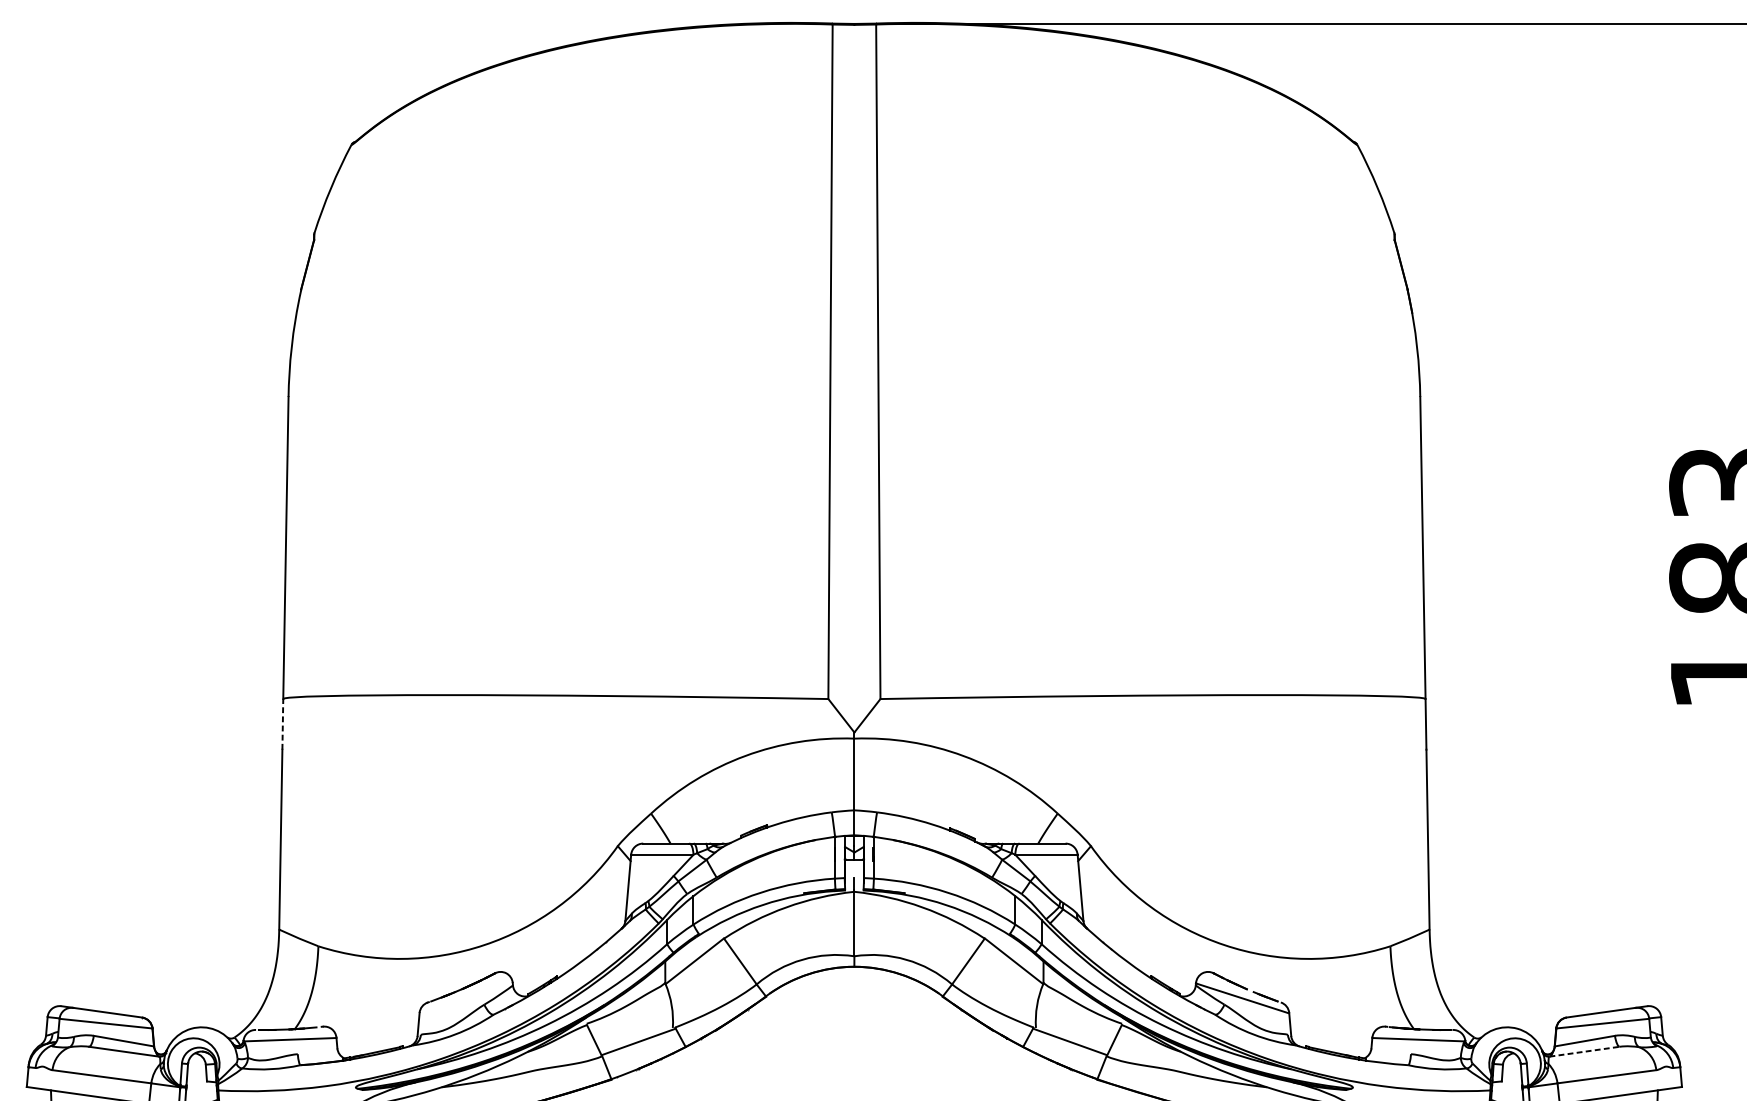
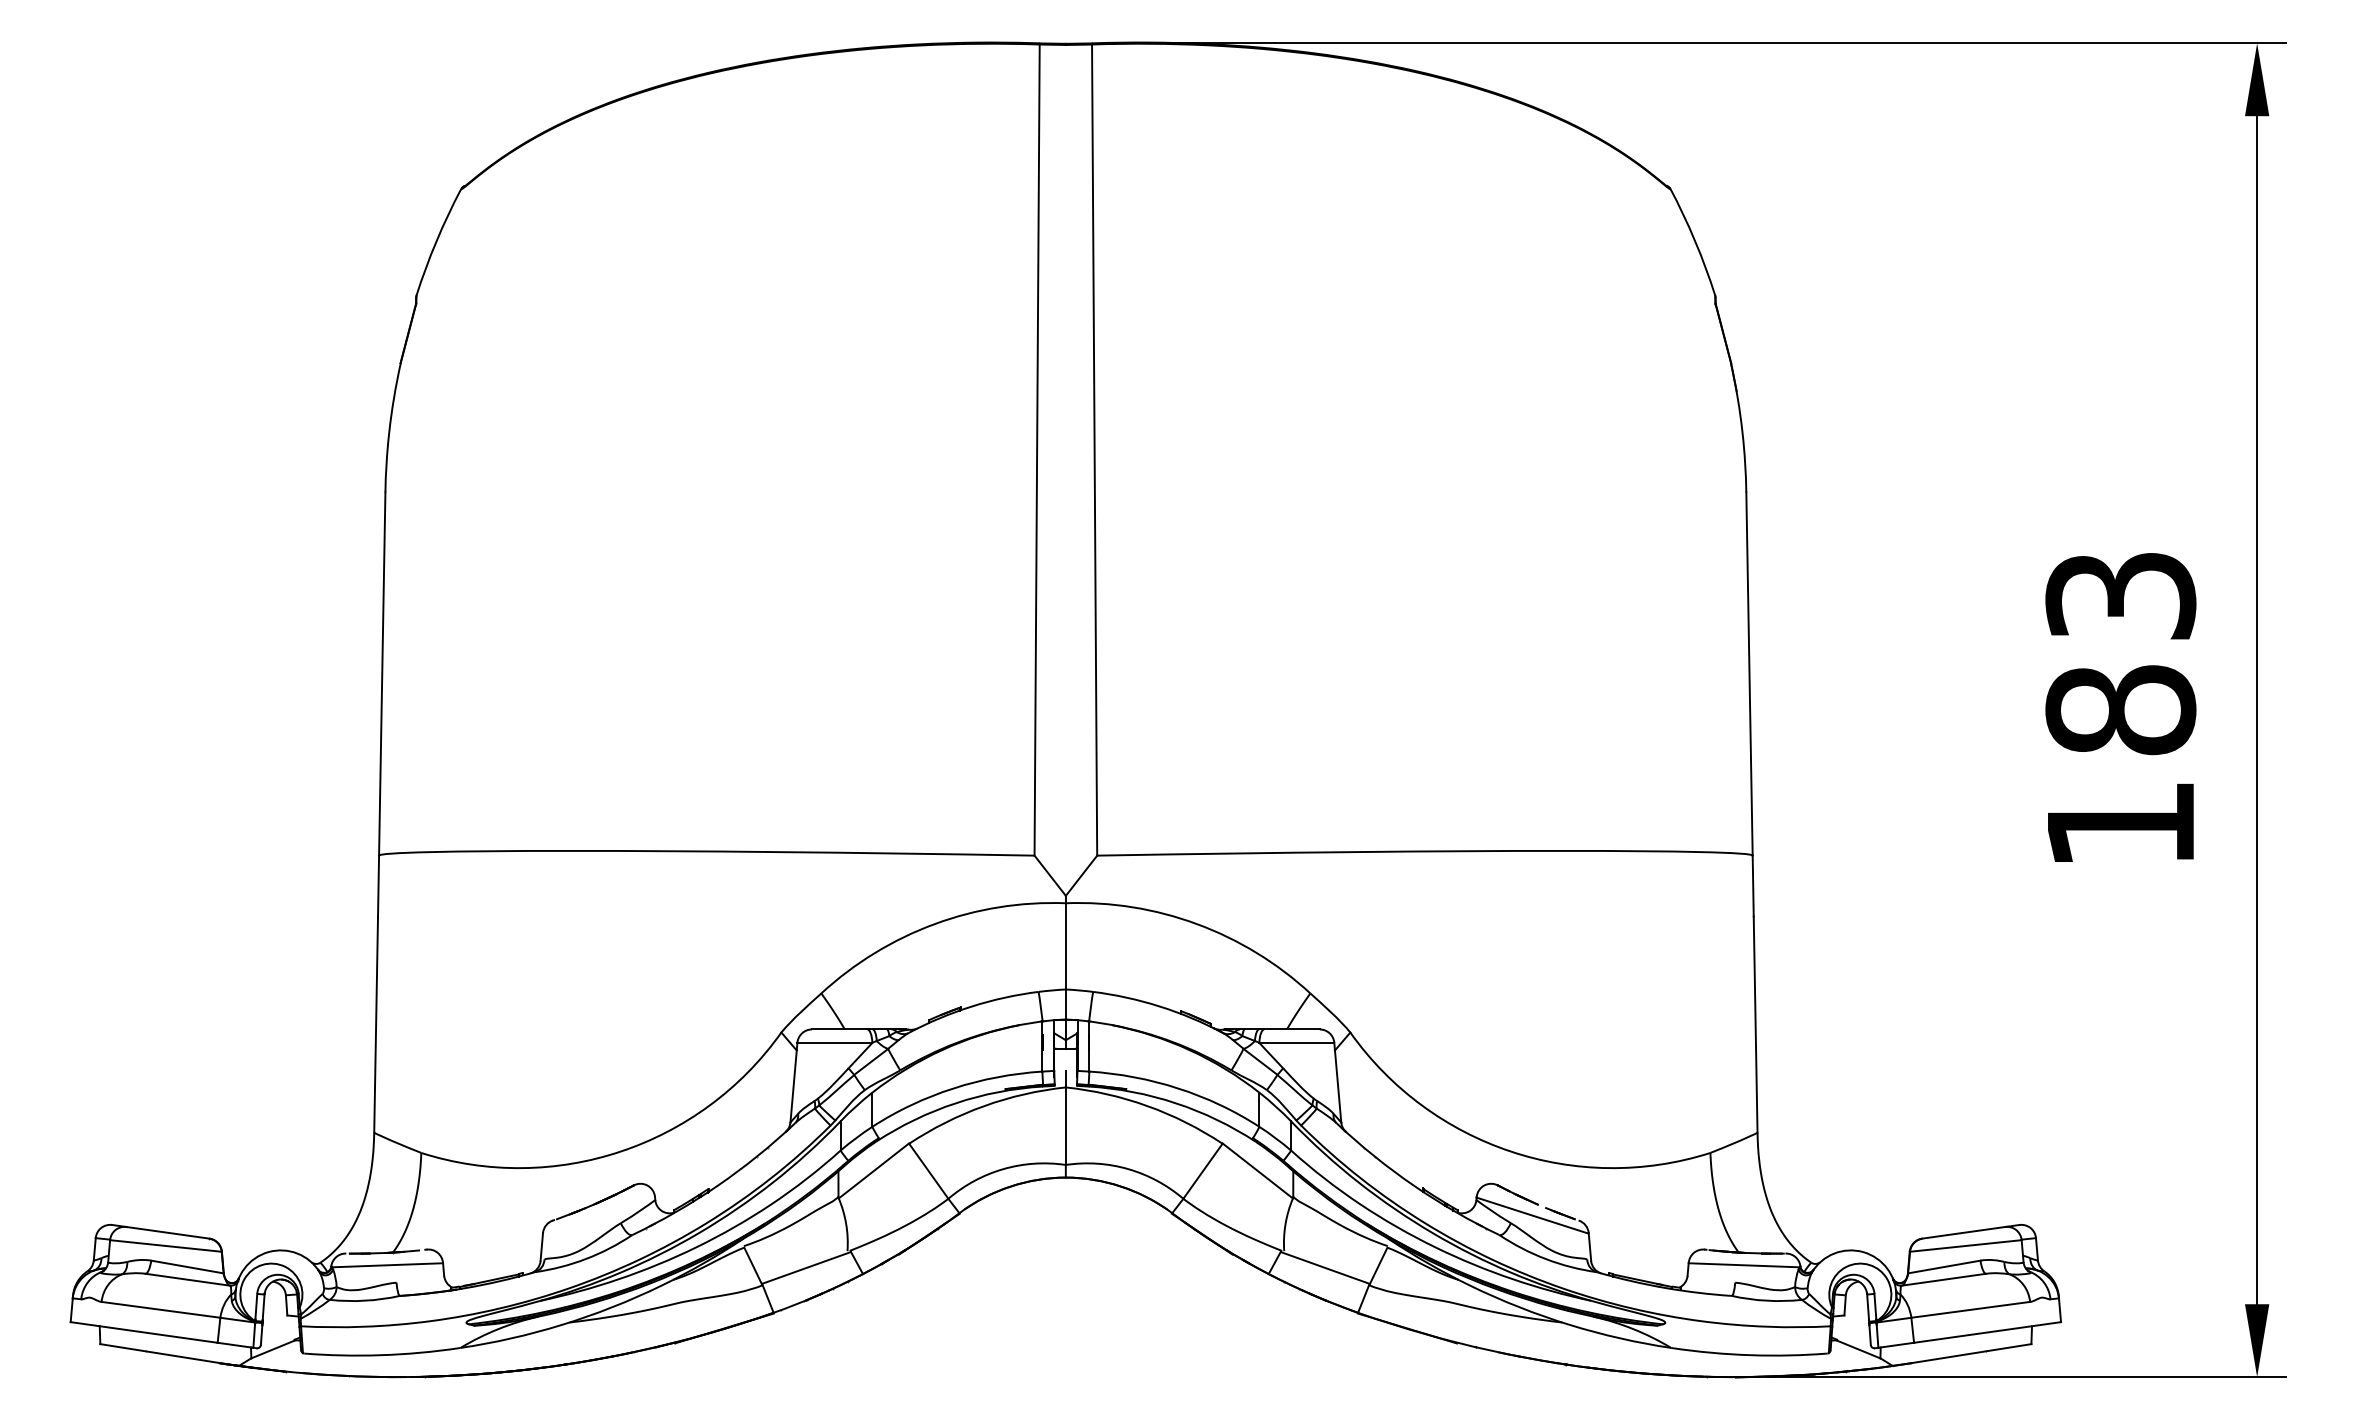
line: (282, 723) -> (378, 885), dashed -> solid
line: (1584, 1051) -> (1943, 1279), dashed -> solid

